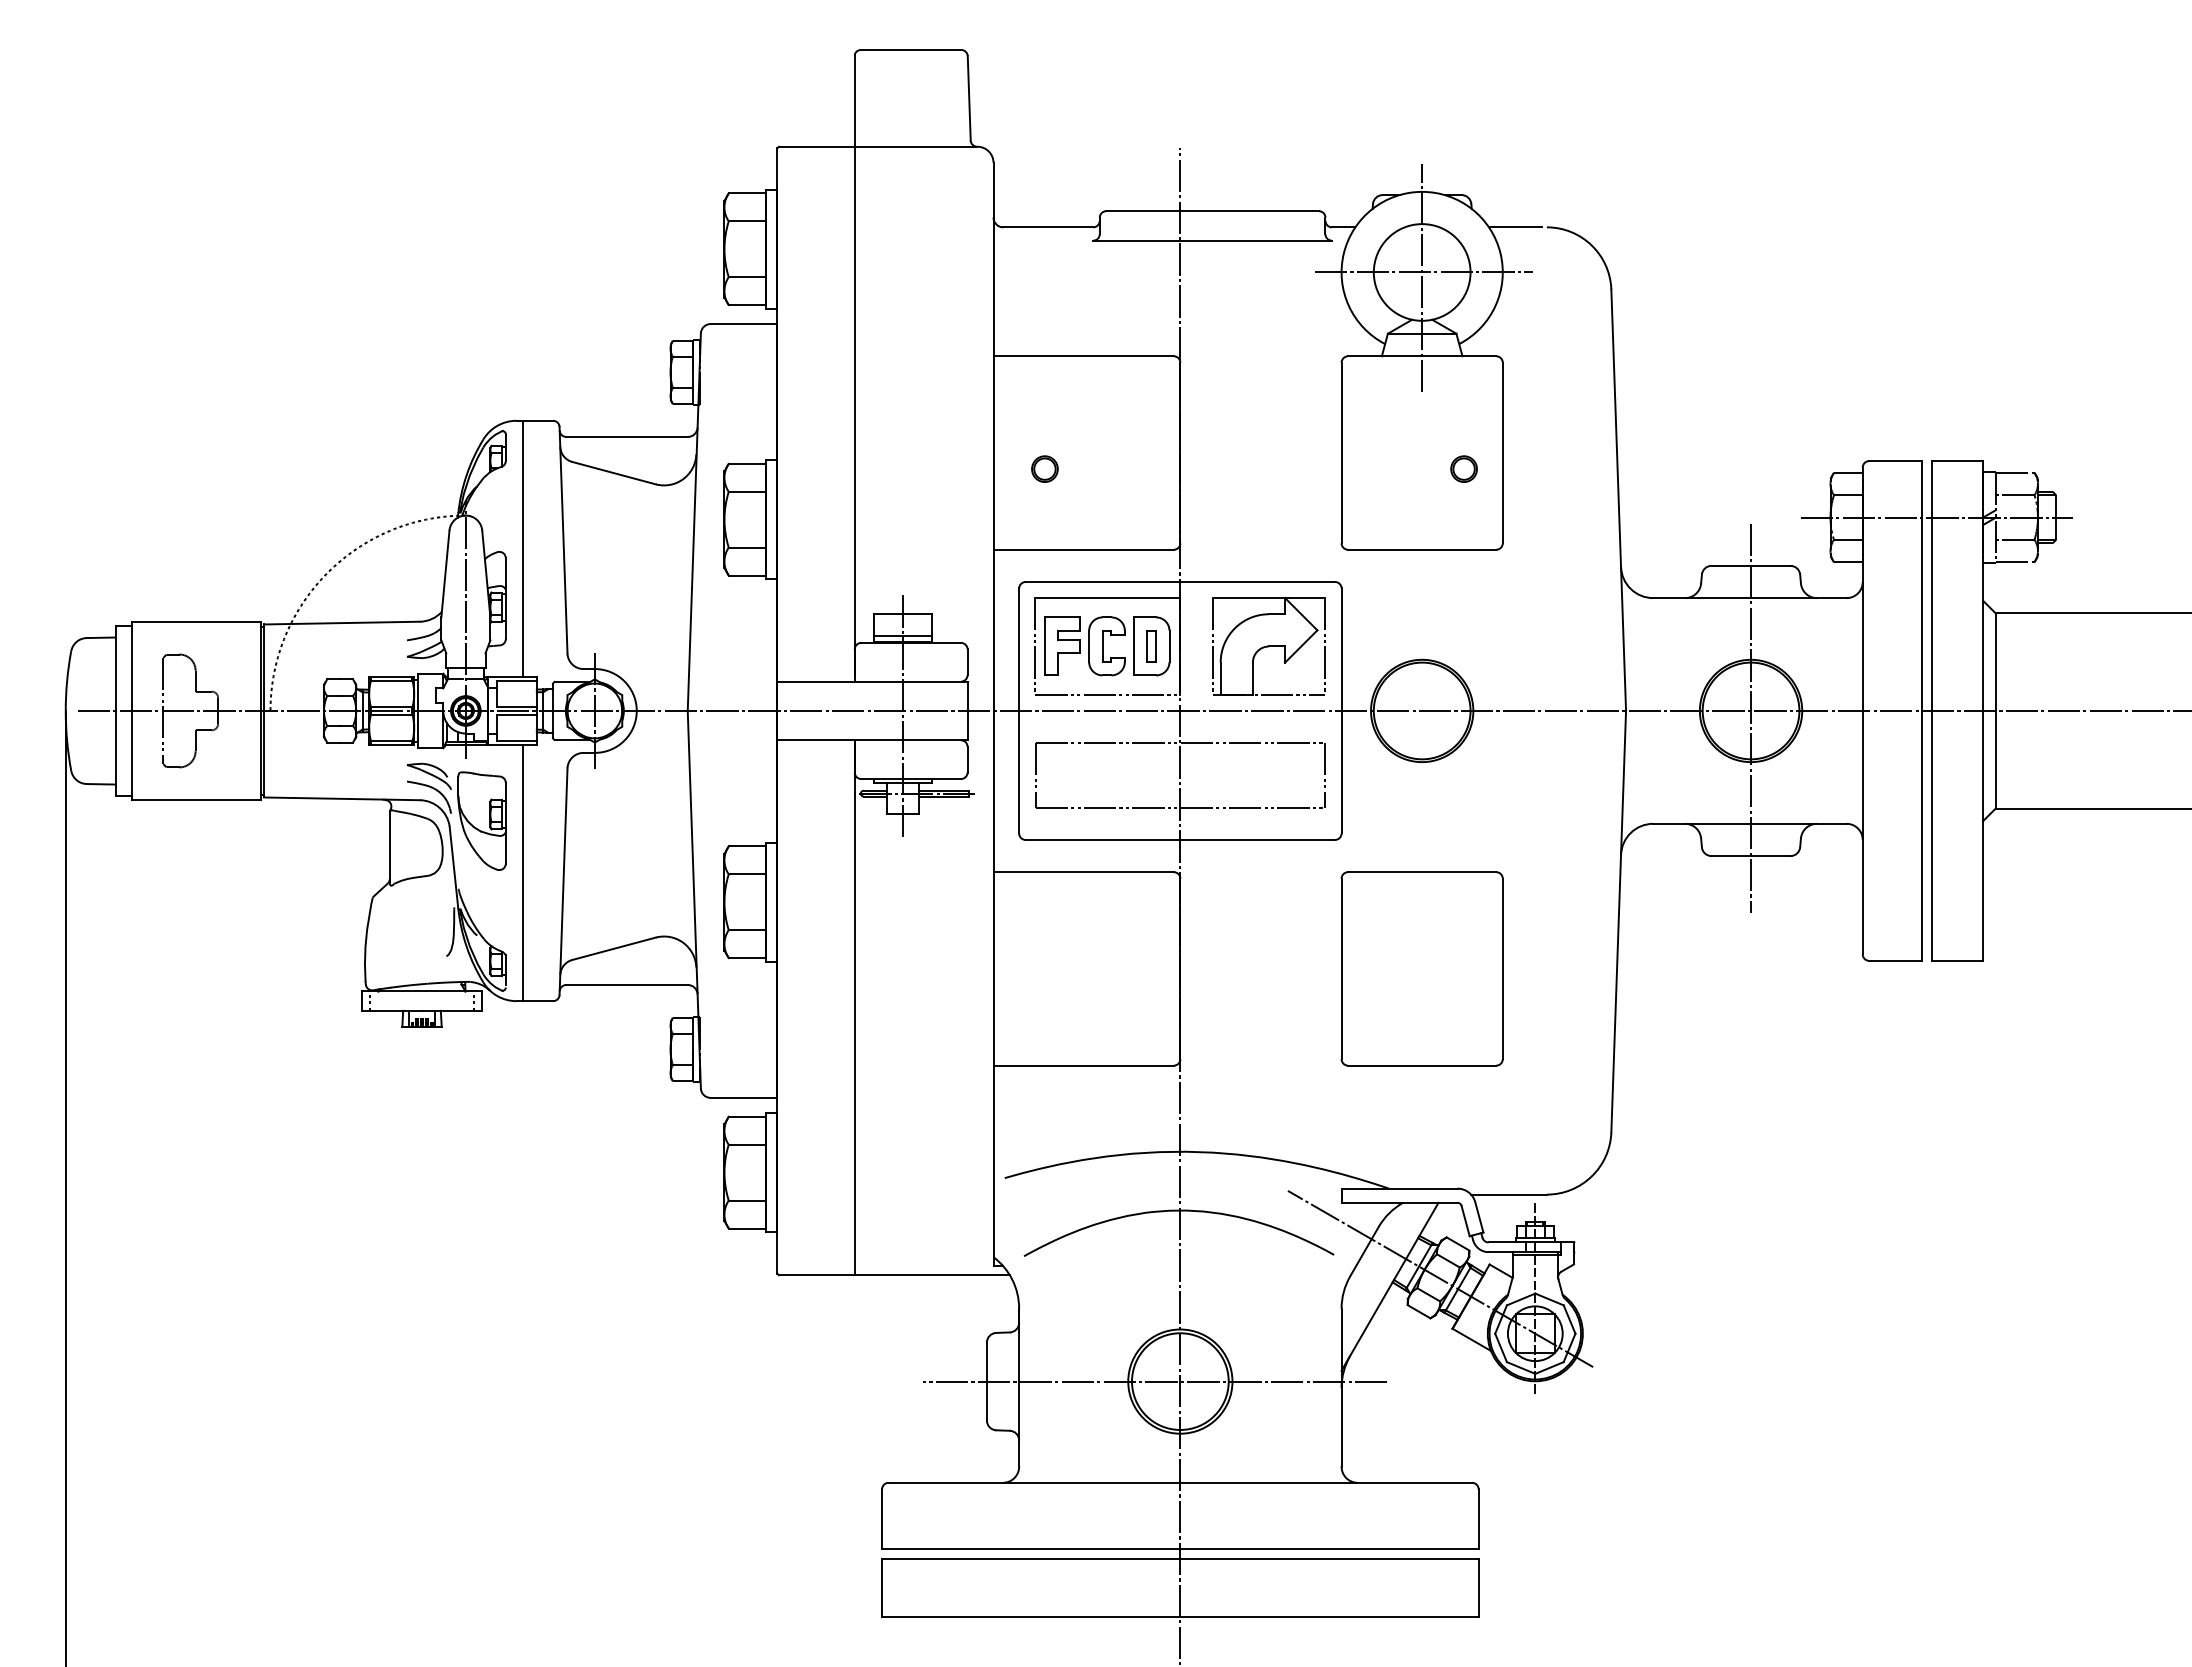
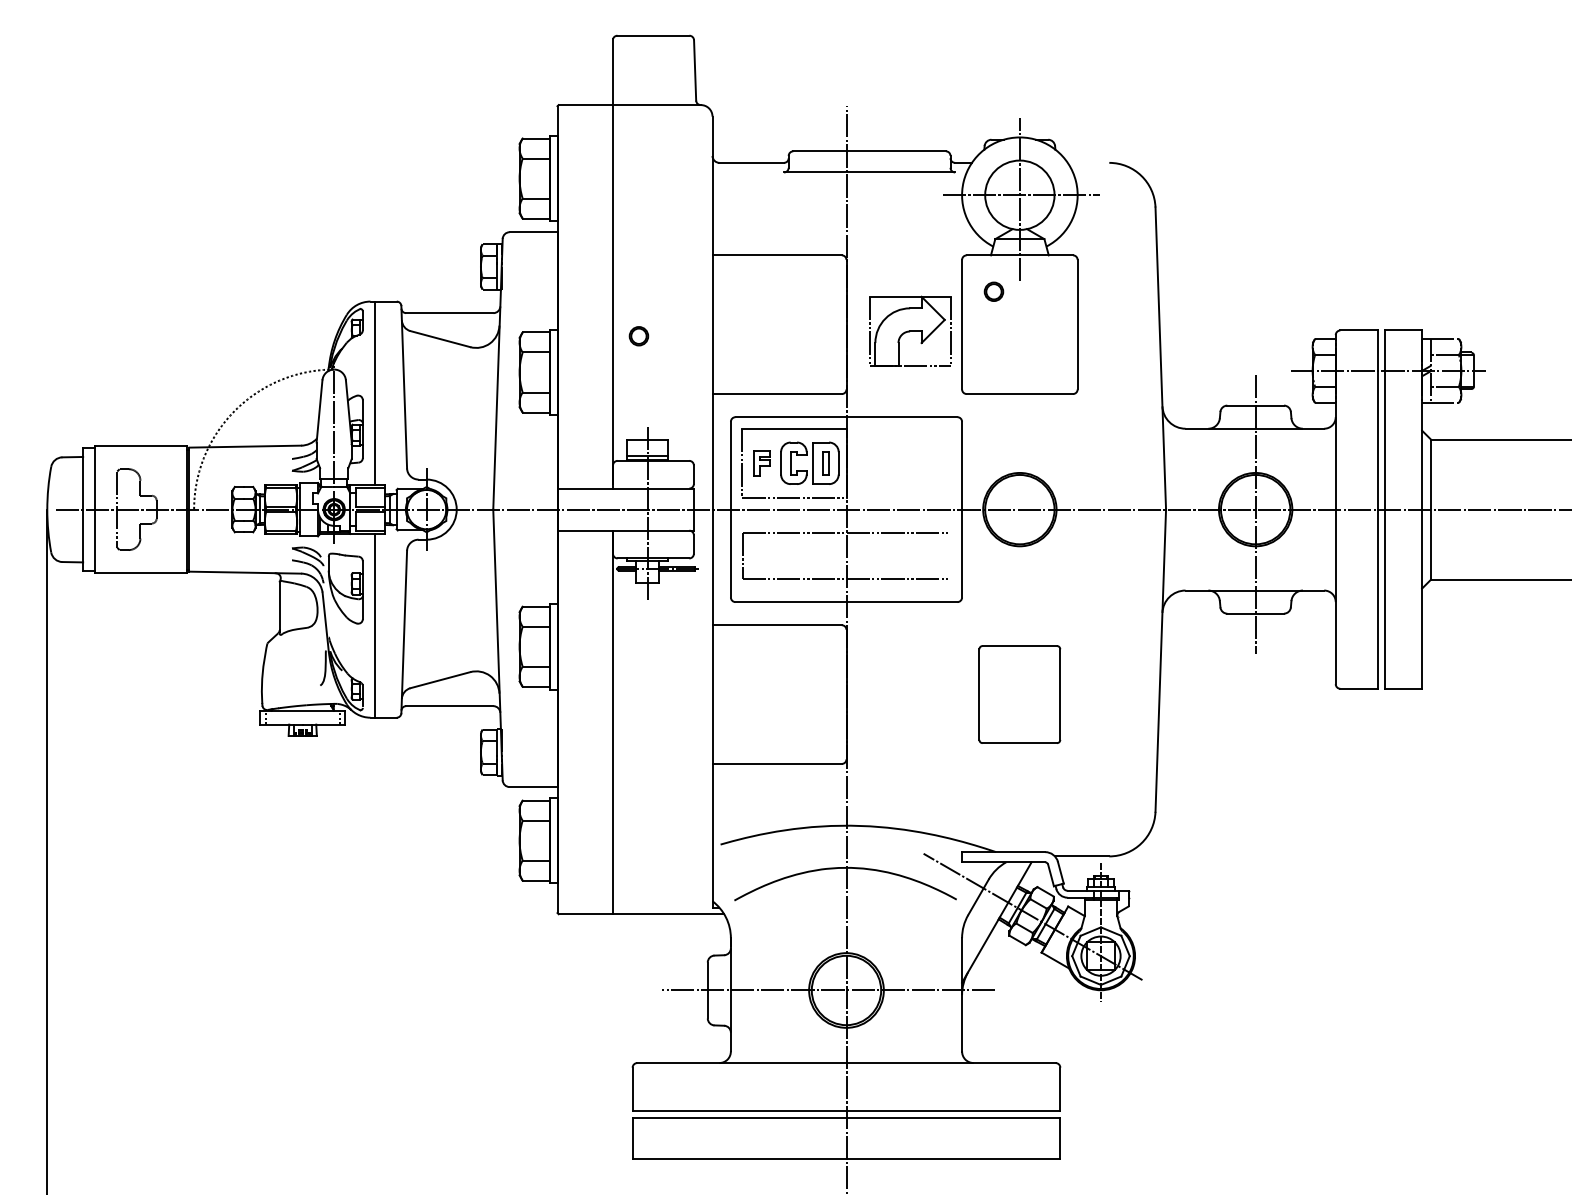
line: (1514, 227) -> (1086, 162), removed
part: (1044, 468) -> (638, 335), moved
part: (1463, 468) -> (993, 291), moved
part: (1062, 645) -> (761, 462), size x0.6
part: (1268, 646) -> (909, 331), moved
line: (1325, 775) -> (950, 555), removed
part: (1421, 968) -> (1019, 694), size x0.7

